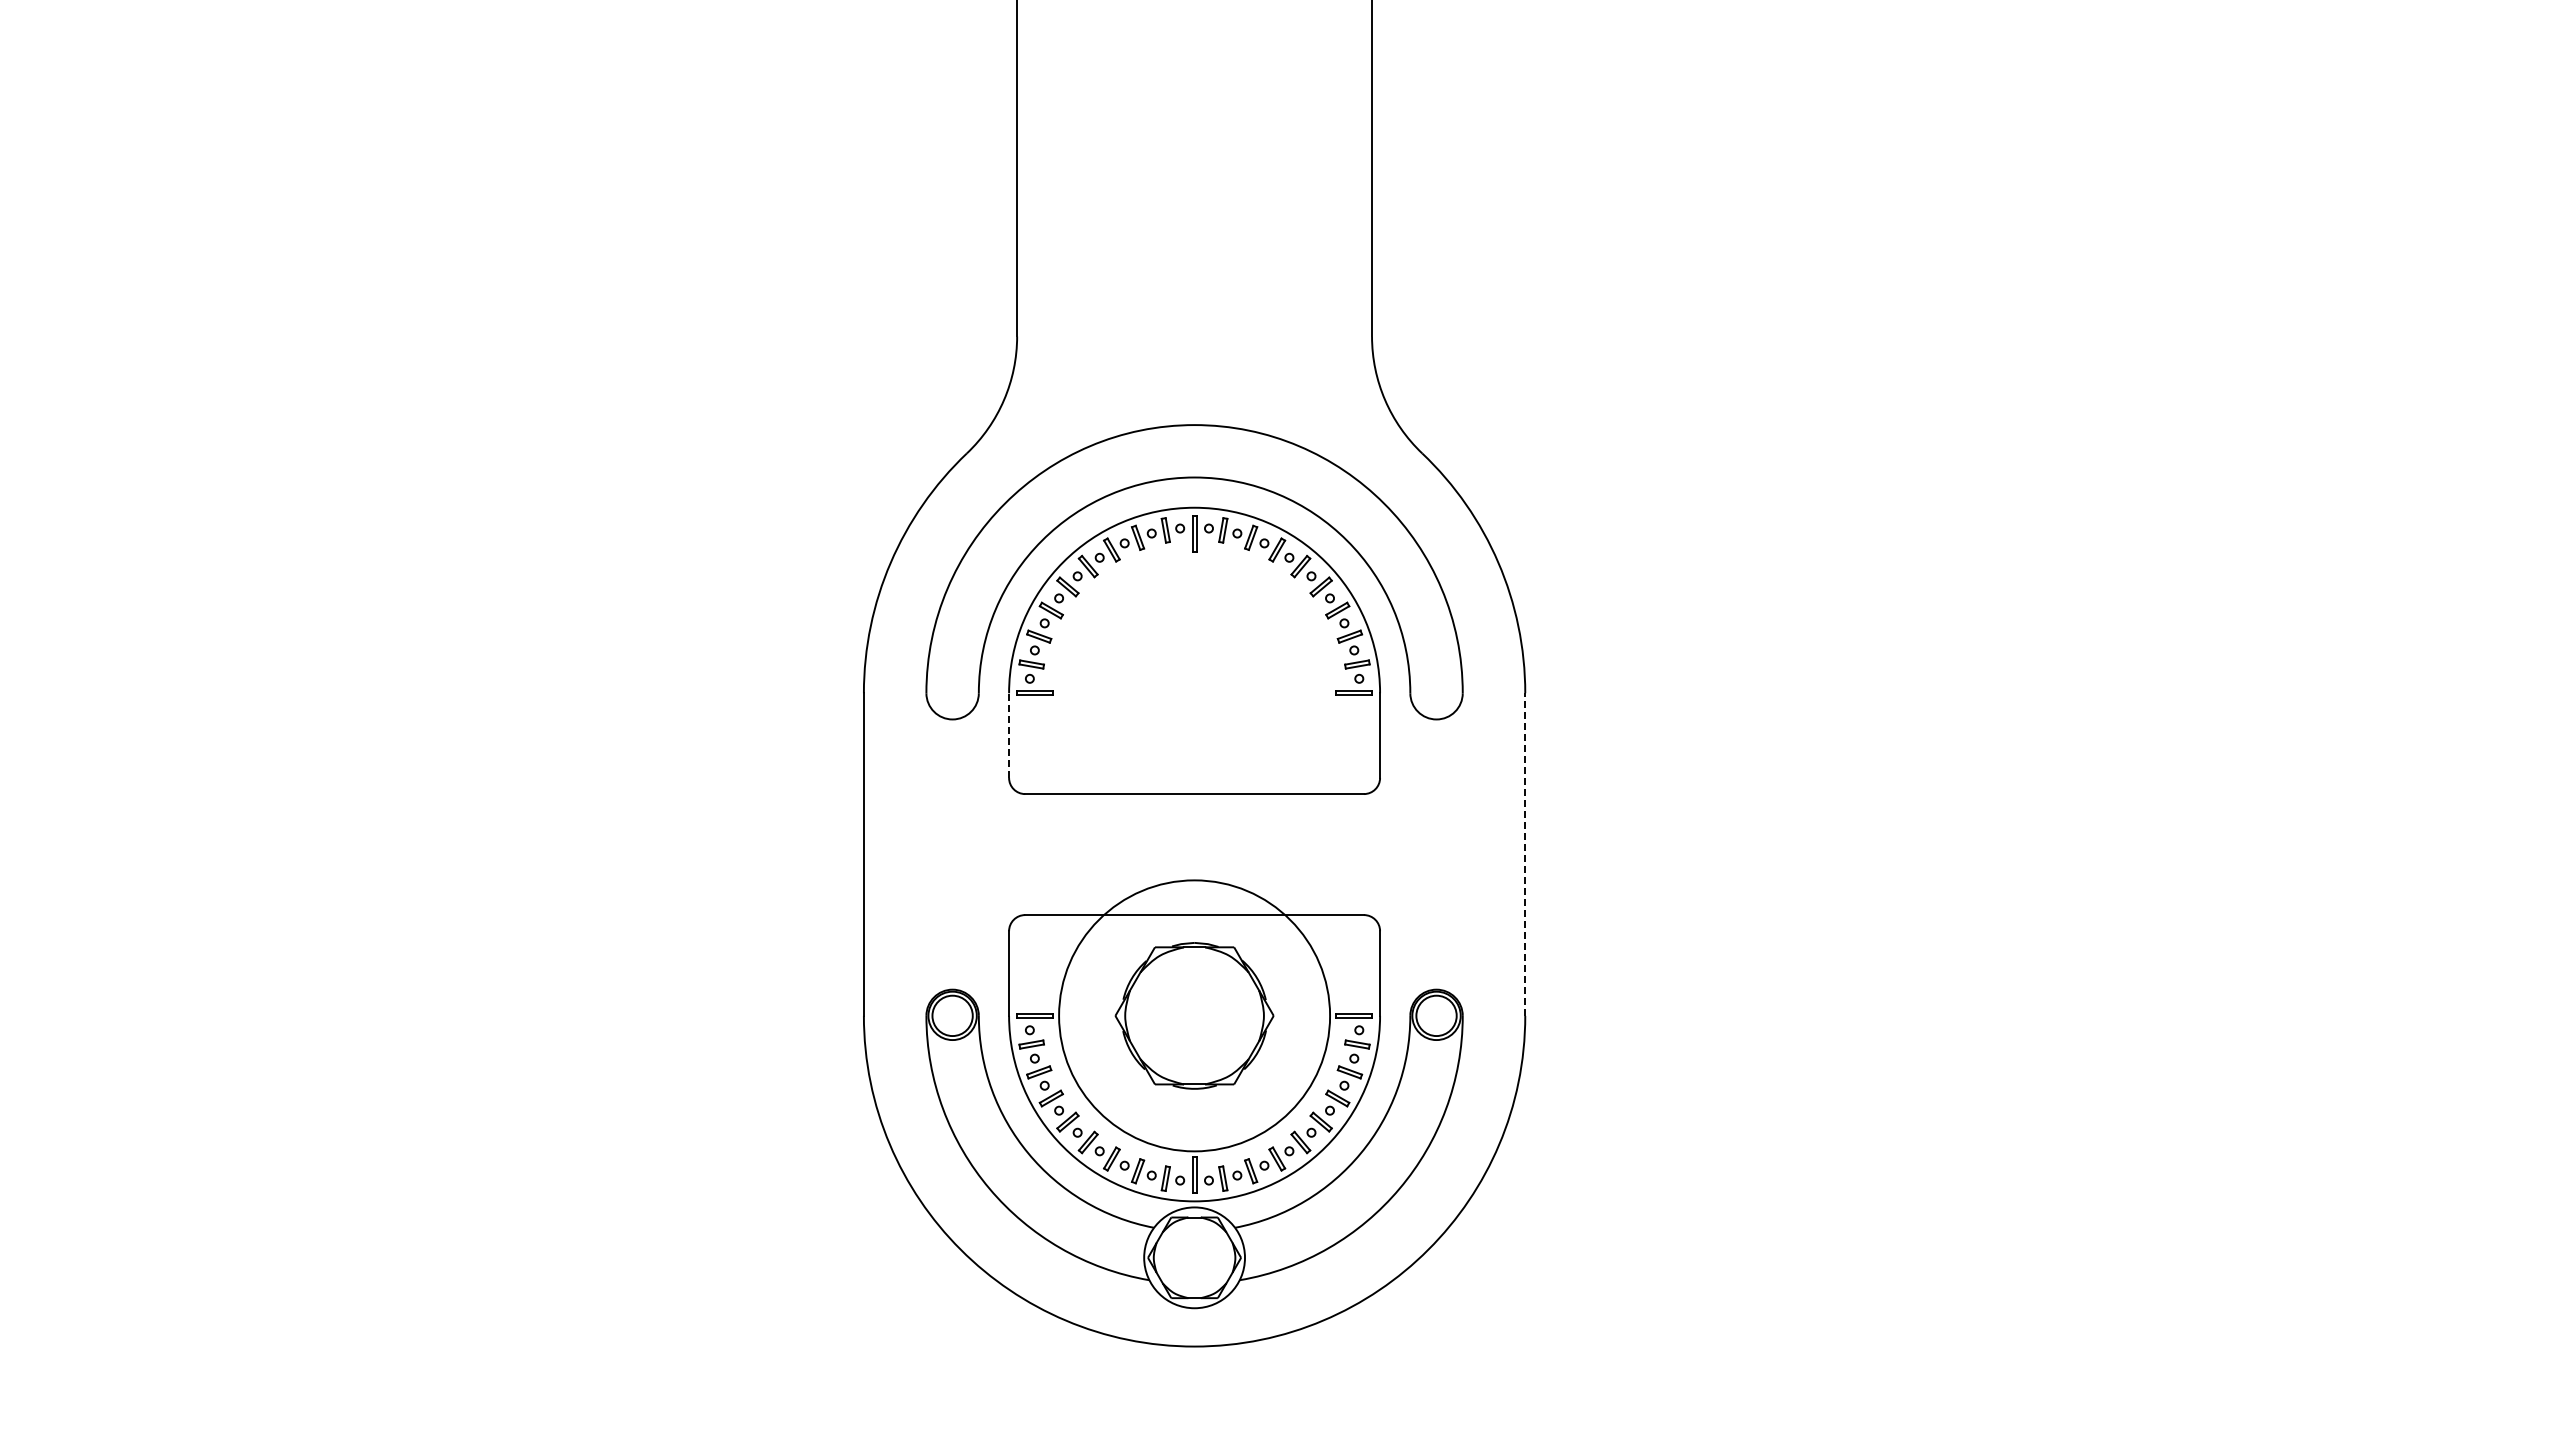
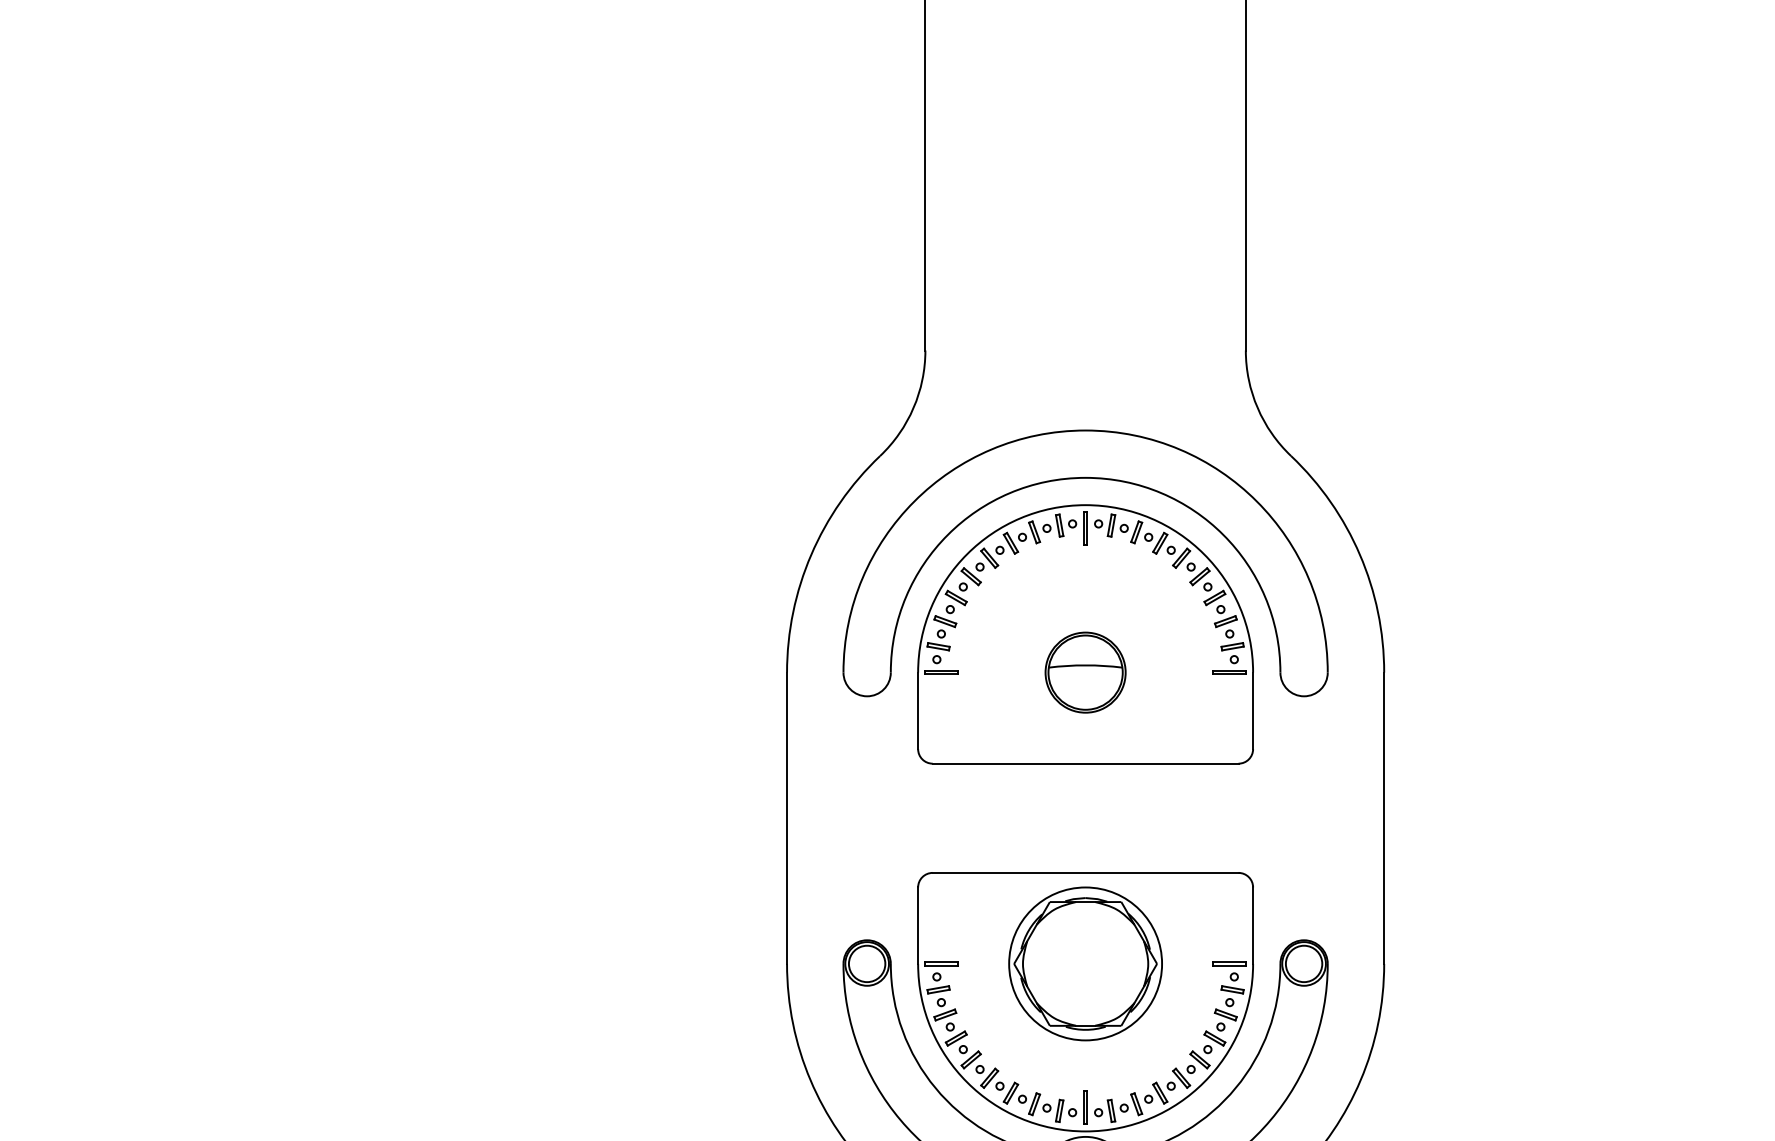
part: (1194, 693) -> (1085, 672), added
line: (1009, 735) -> (918, 710), dashed -> solid
line: (1525, 854) -> (1384, 818), dashed -> solid
circle: (1194, 1015) -> (1085, 963), size x0.62

